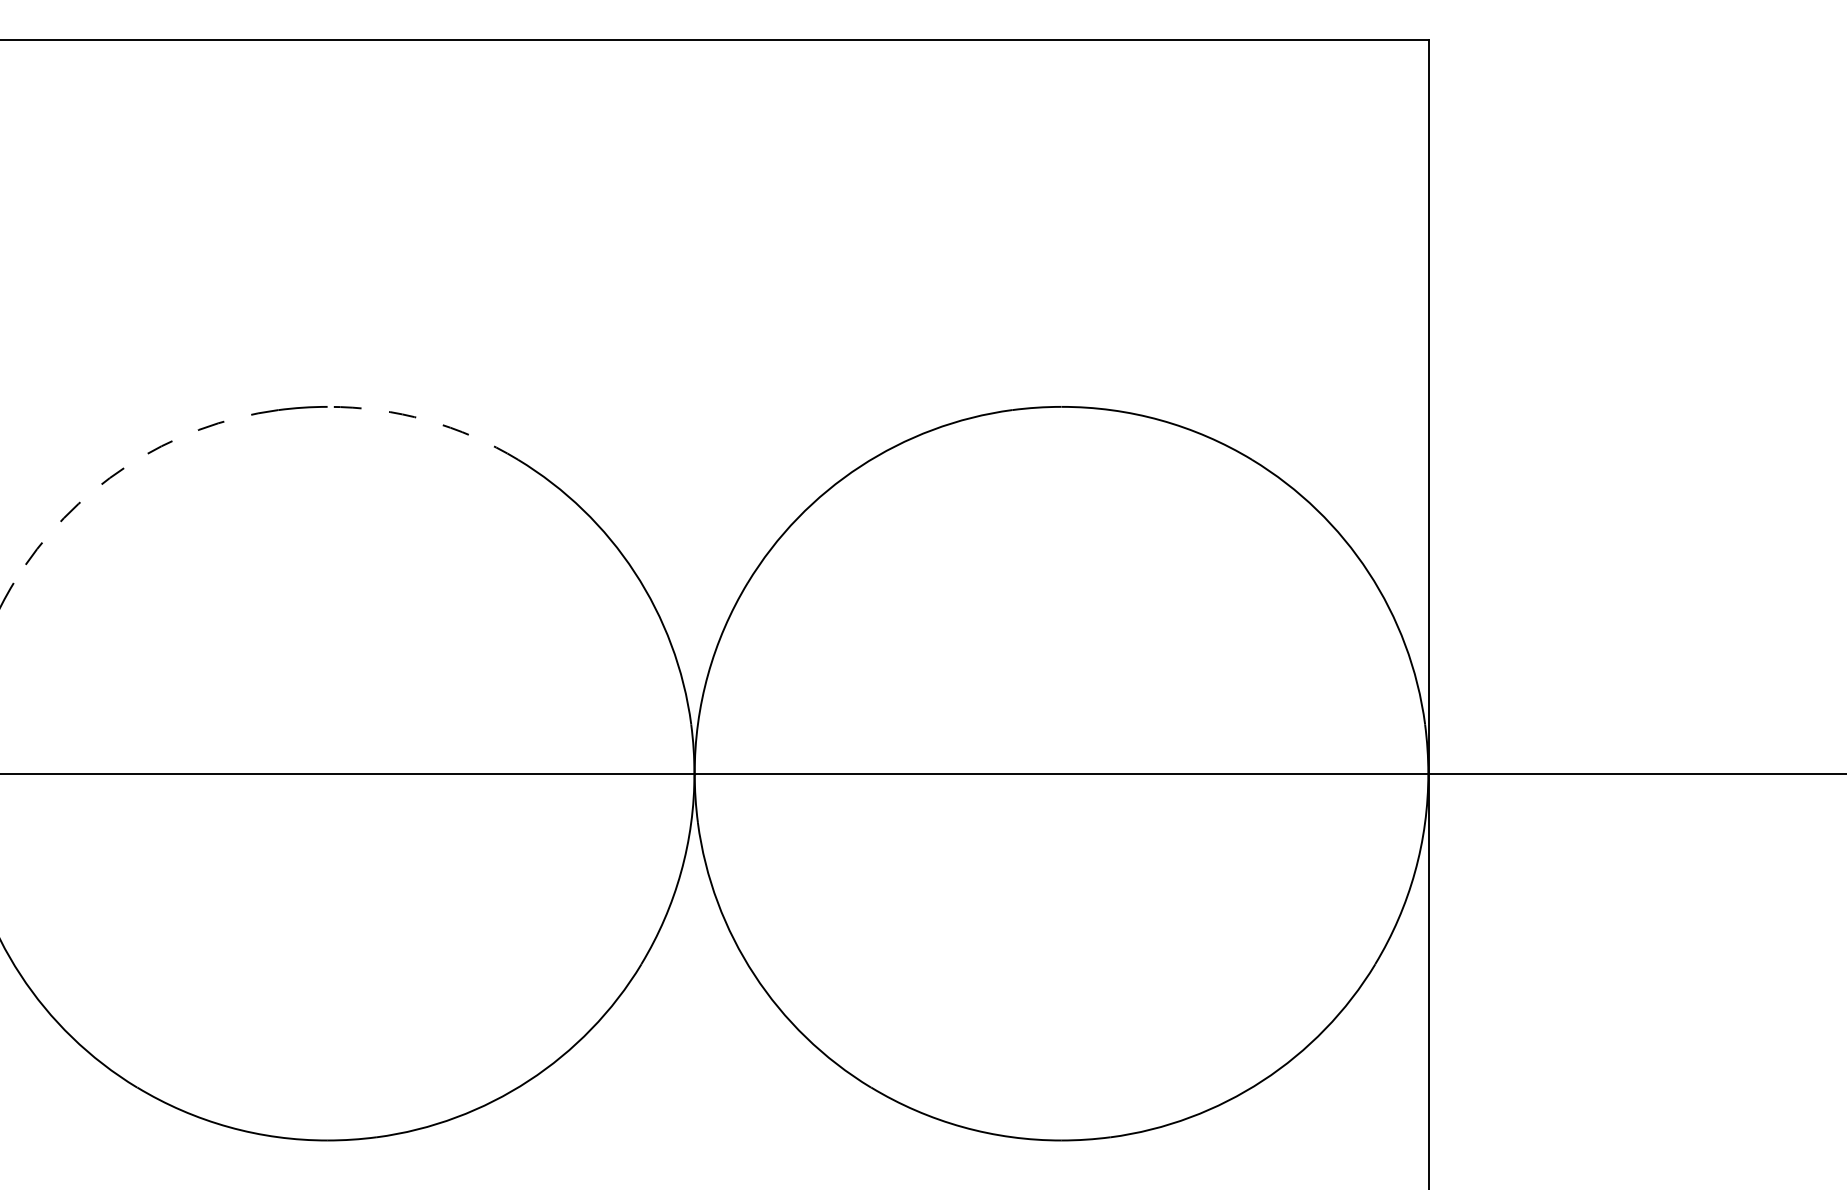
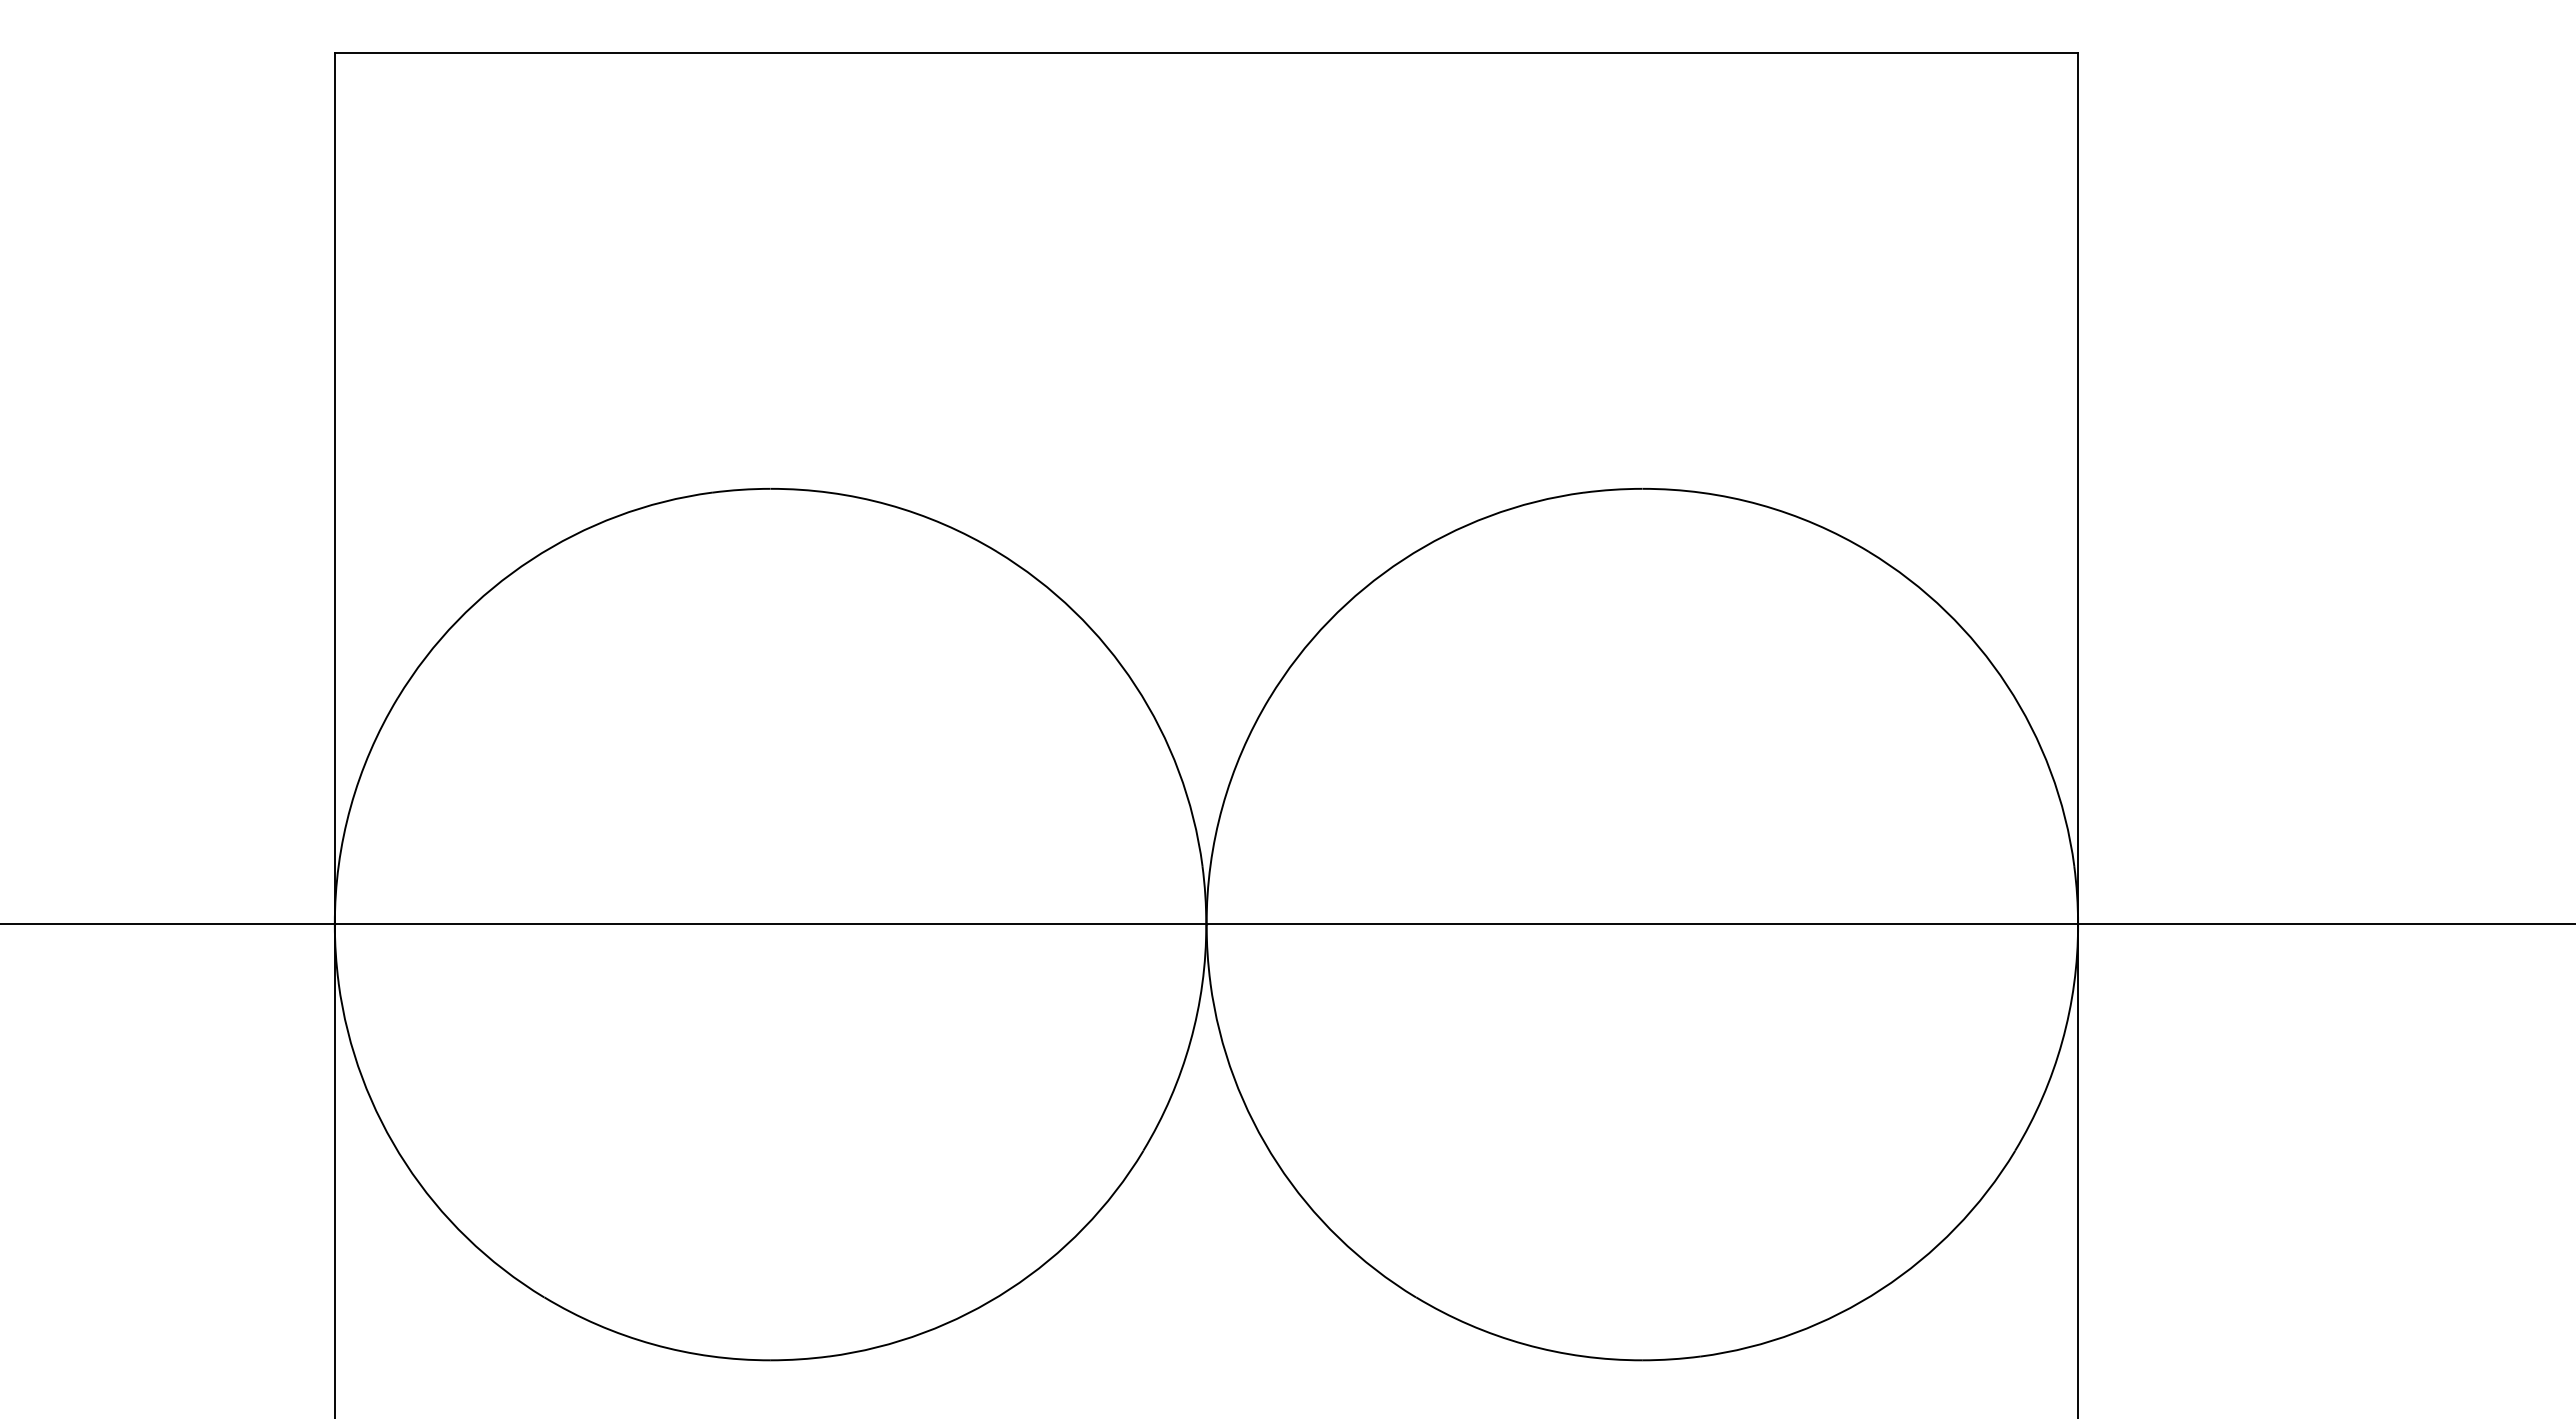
arc: (426, 420) -> (888, 504), dashed -> solid
arc: (126, 466) -> (531, 559), dashed -> solid

